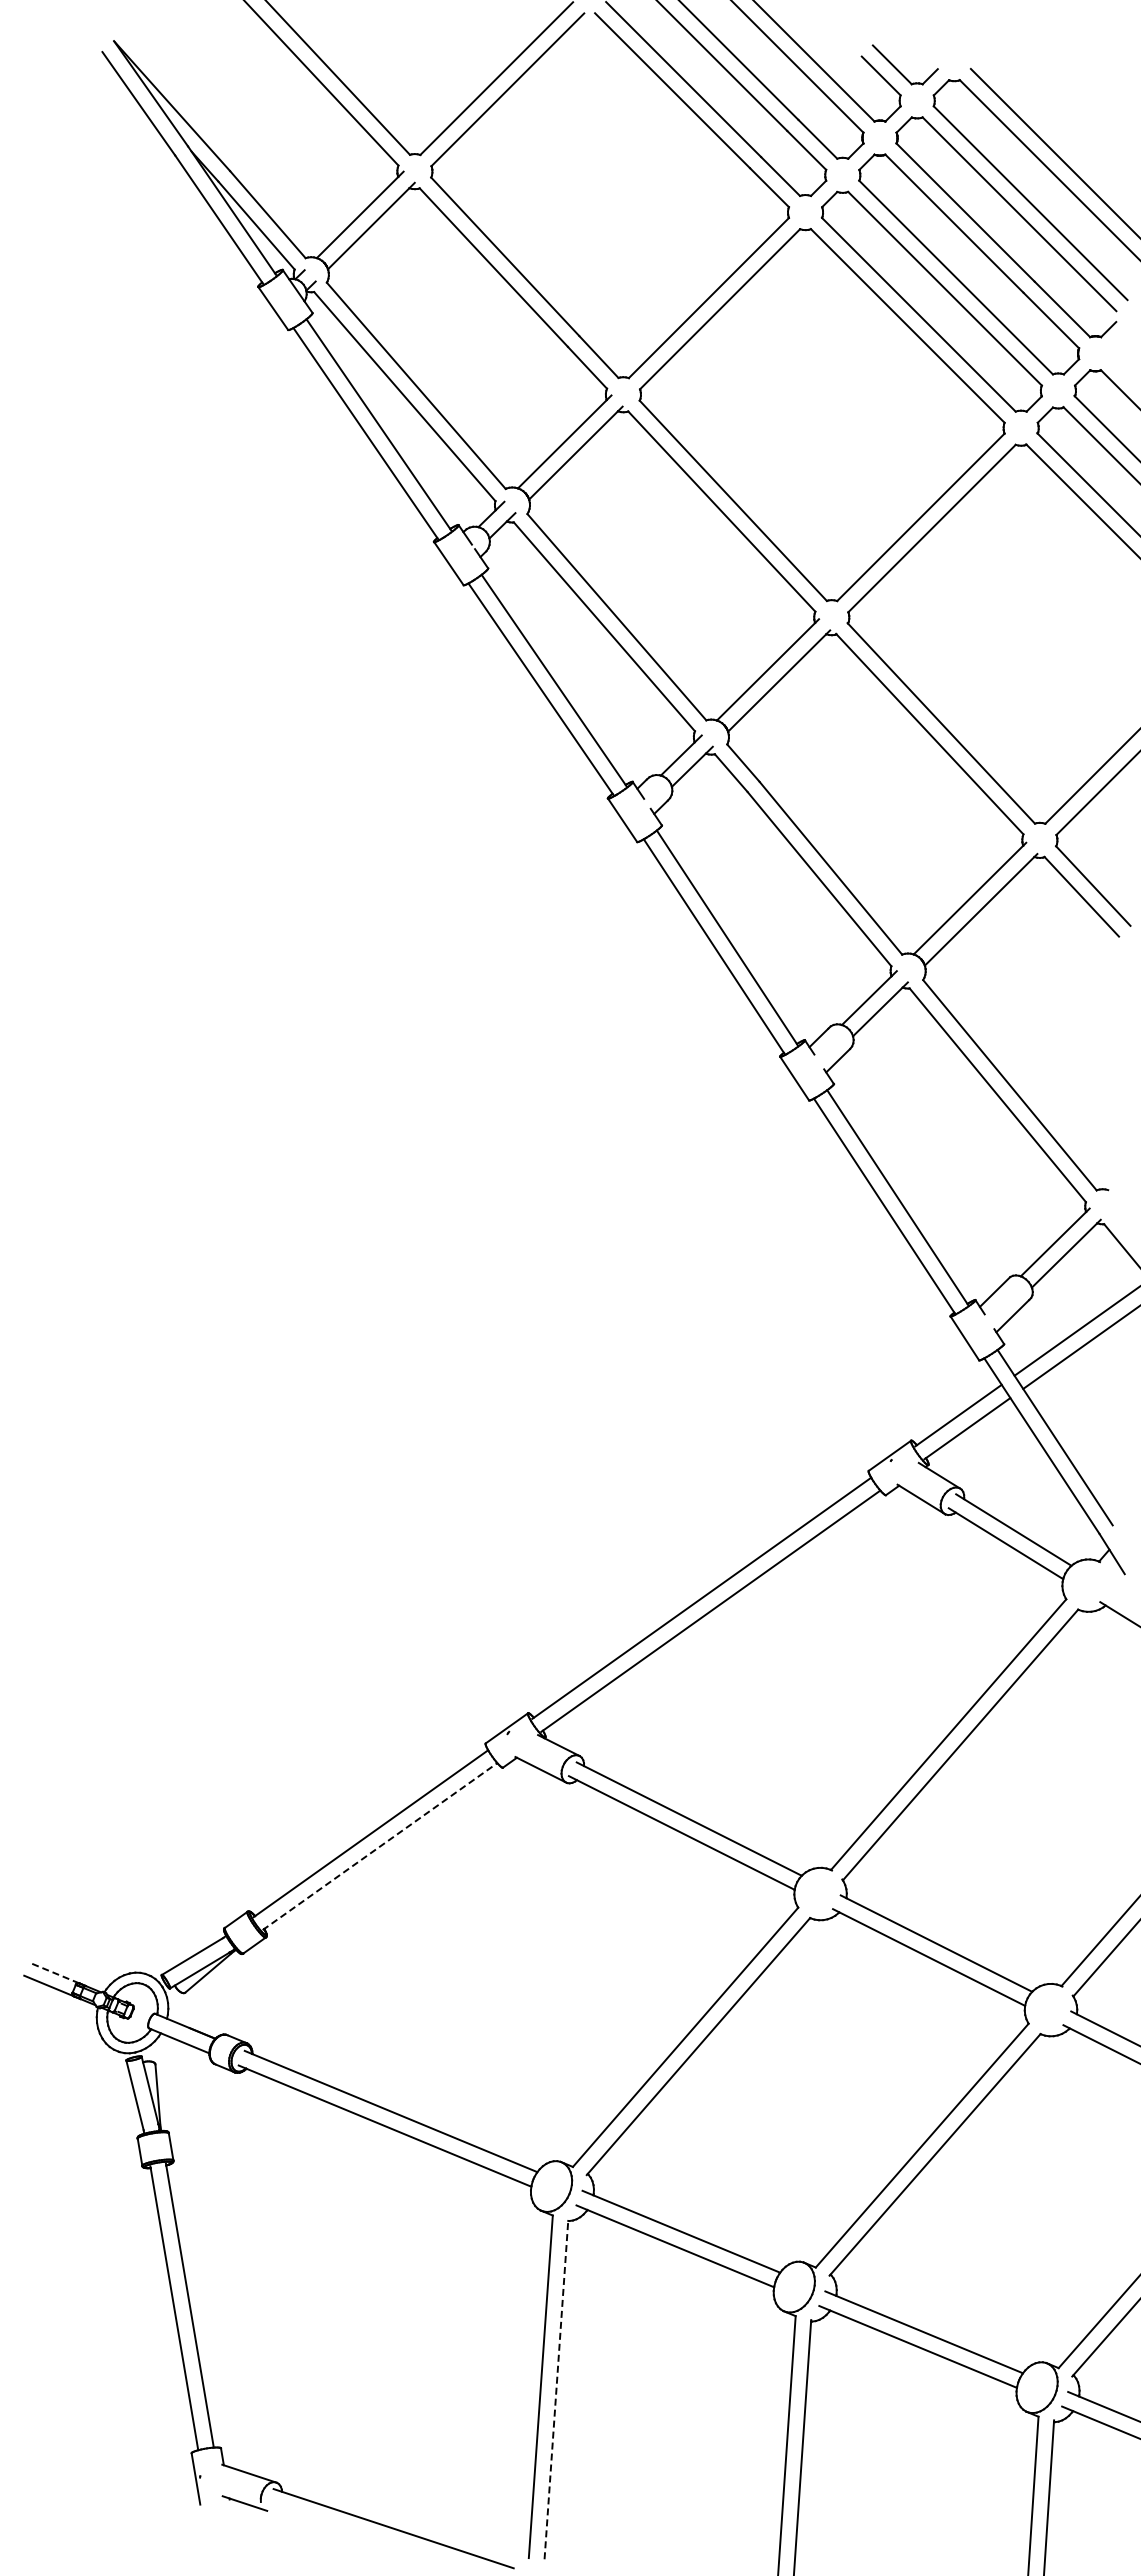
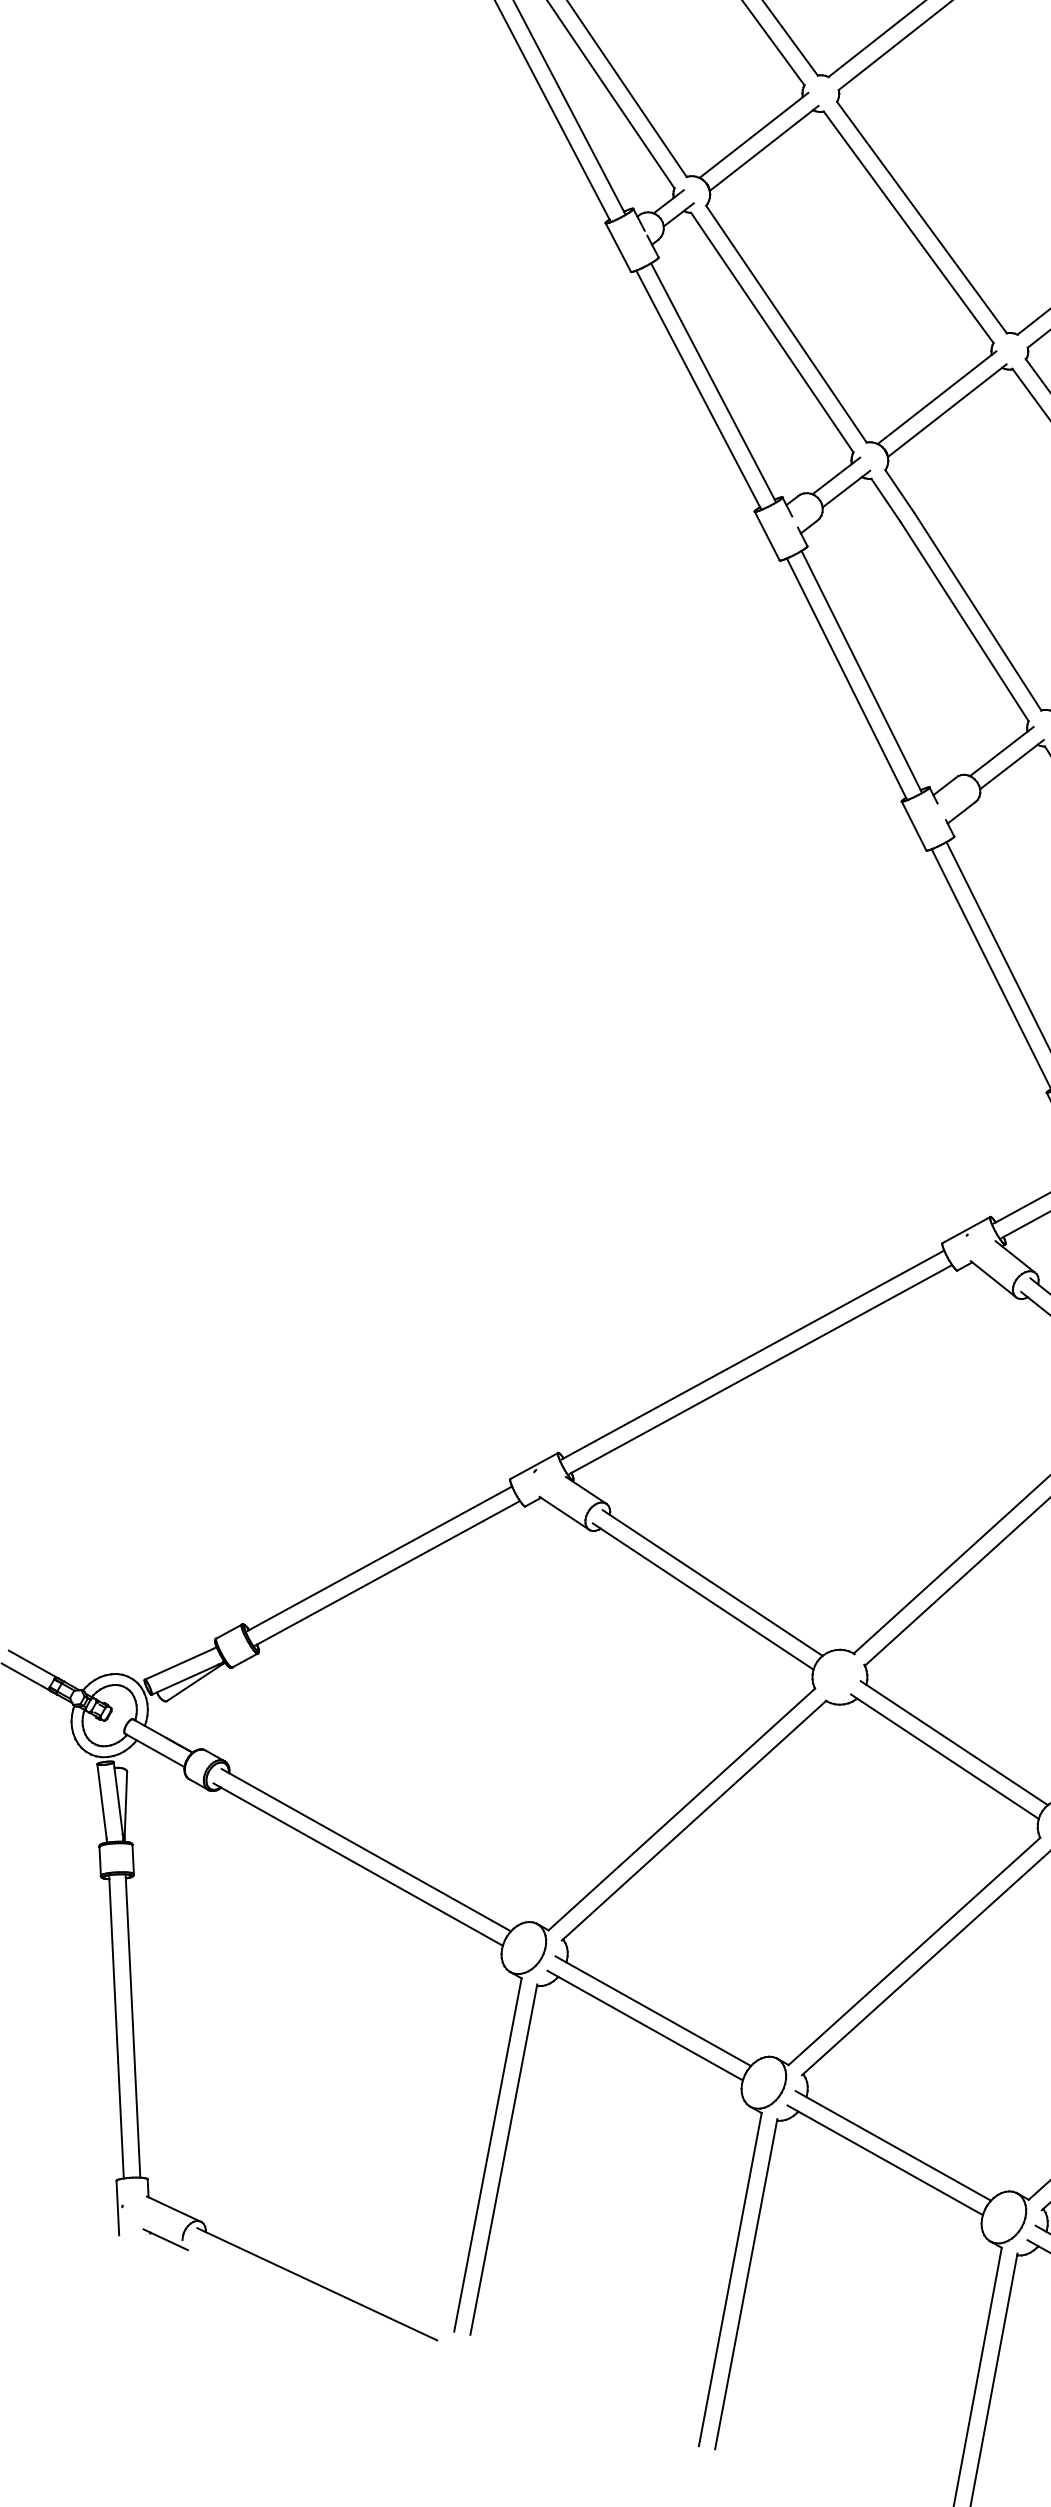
line: (380, 1846) -> (388, 1573), dashed -> solid
line: (54, 1973) -> (33, 1664), dashed -> solid
line: (556, 2388) -> (504, 2158), dashed -> solid

